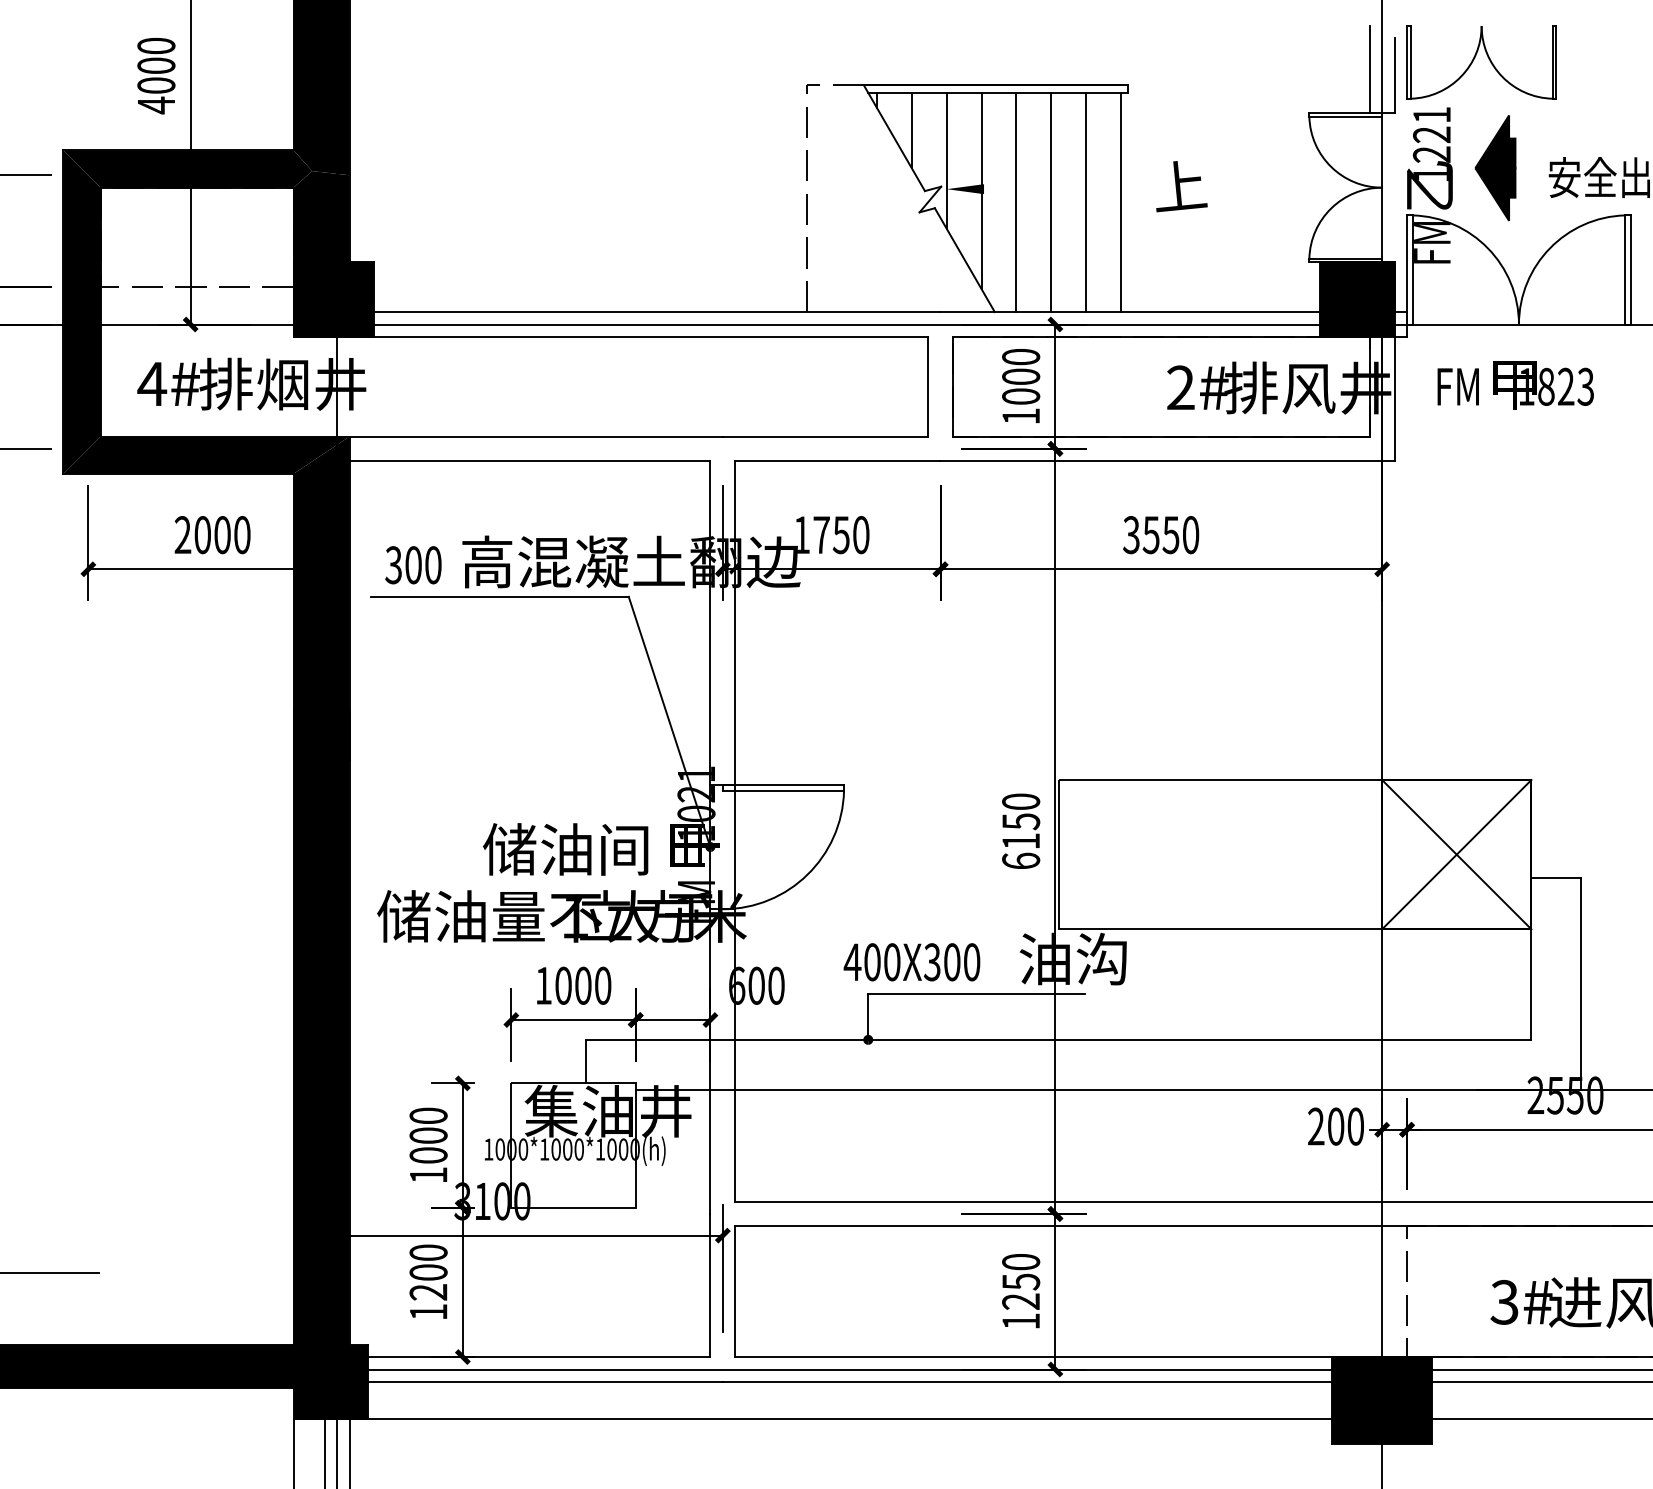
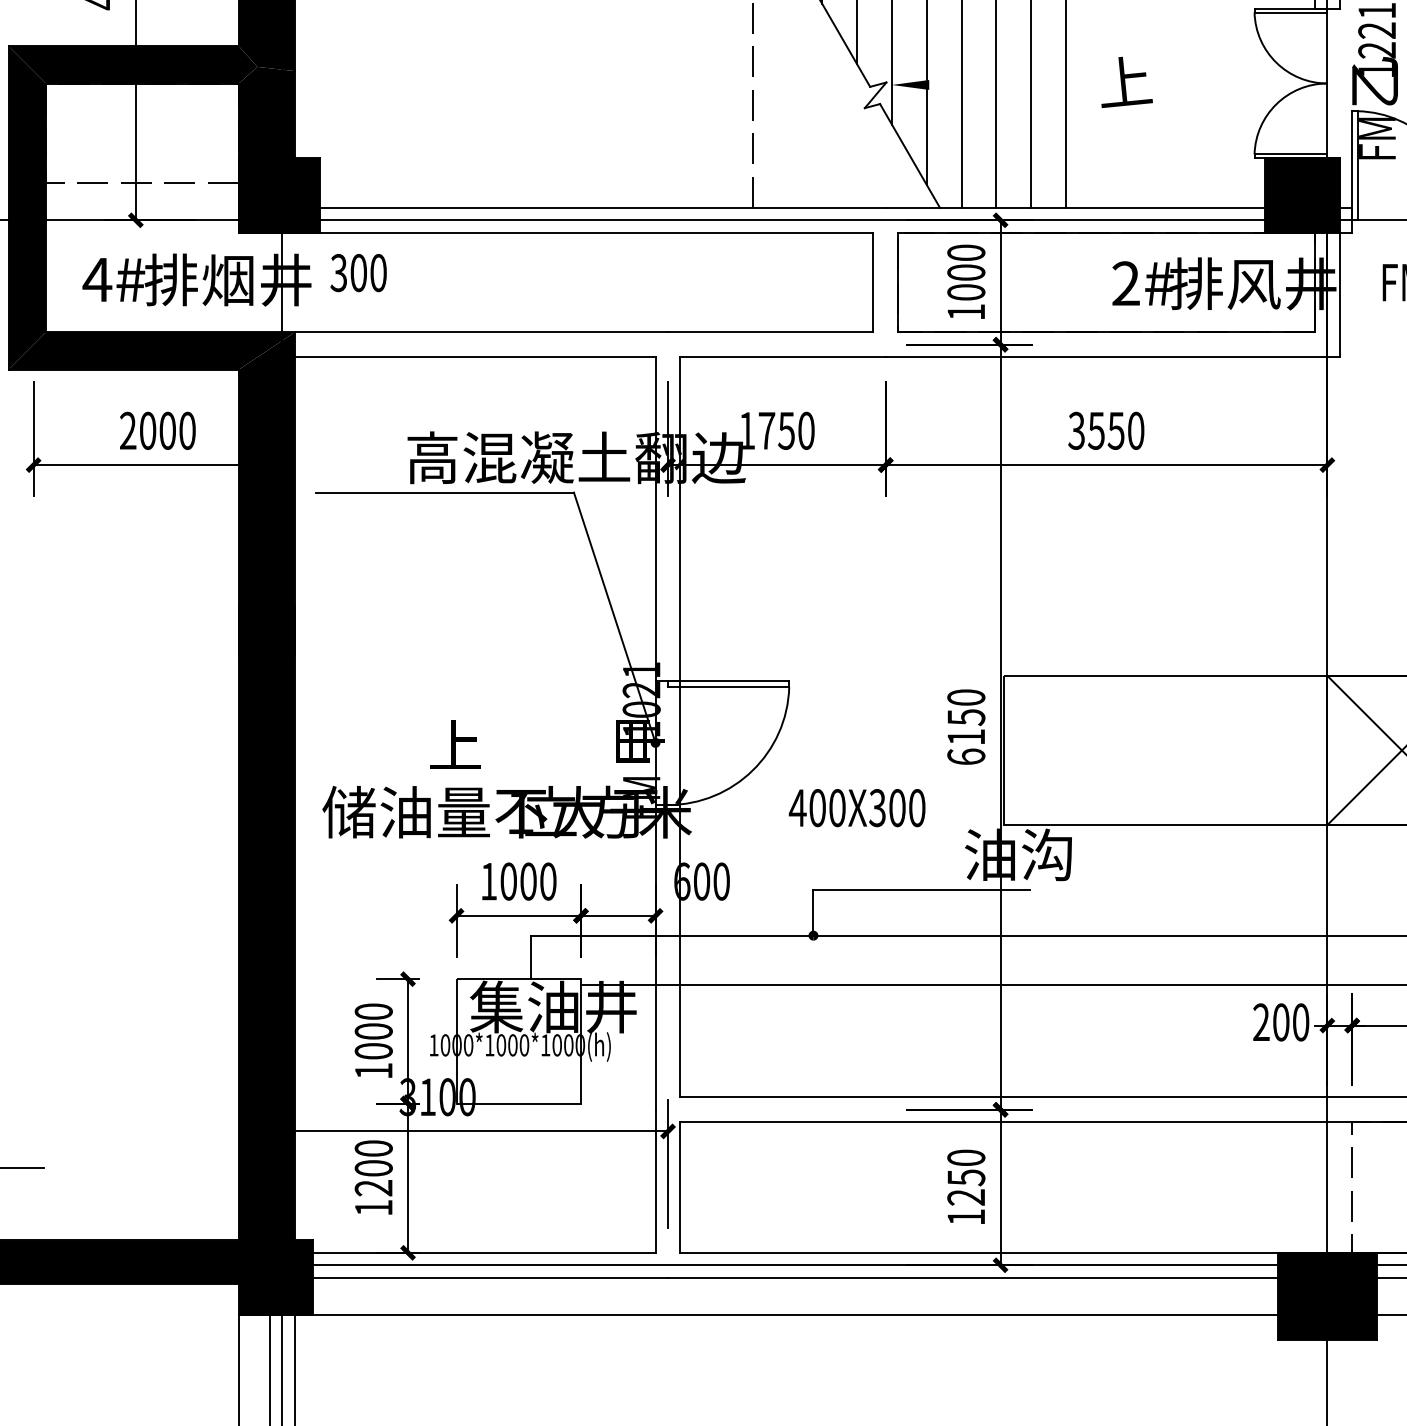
text: (413, 565) -> (358, 273), moved
text: (565, 849) -> (510, 745), 储油间 -> 上
text: (911, 962) -> (856, 808), moved

